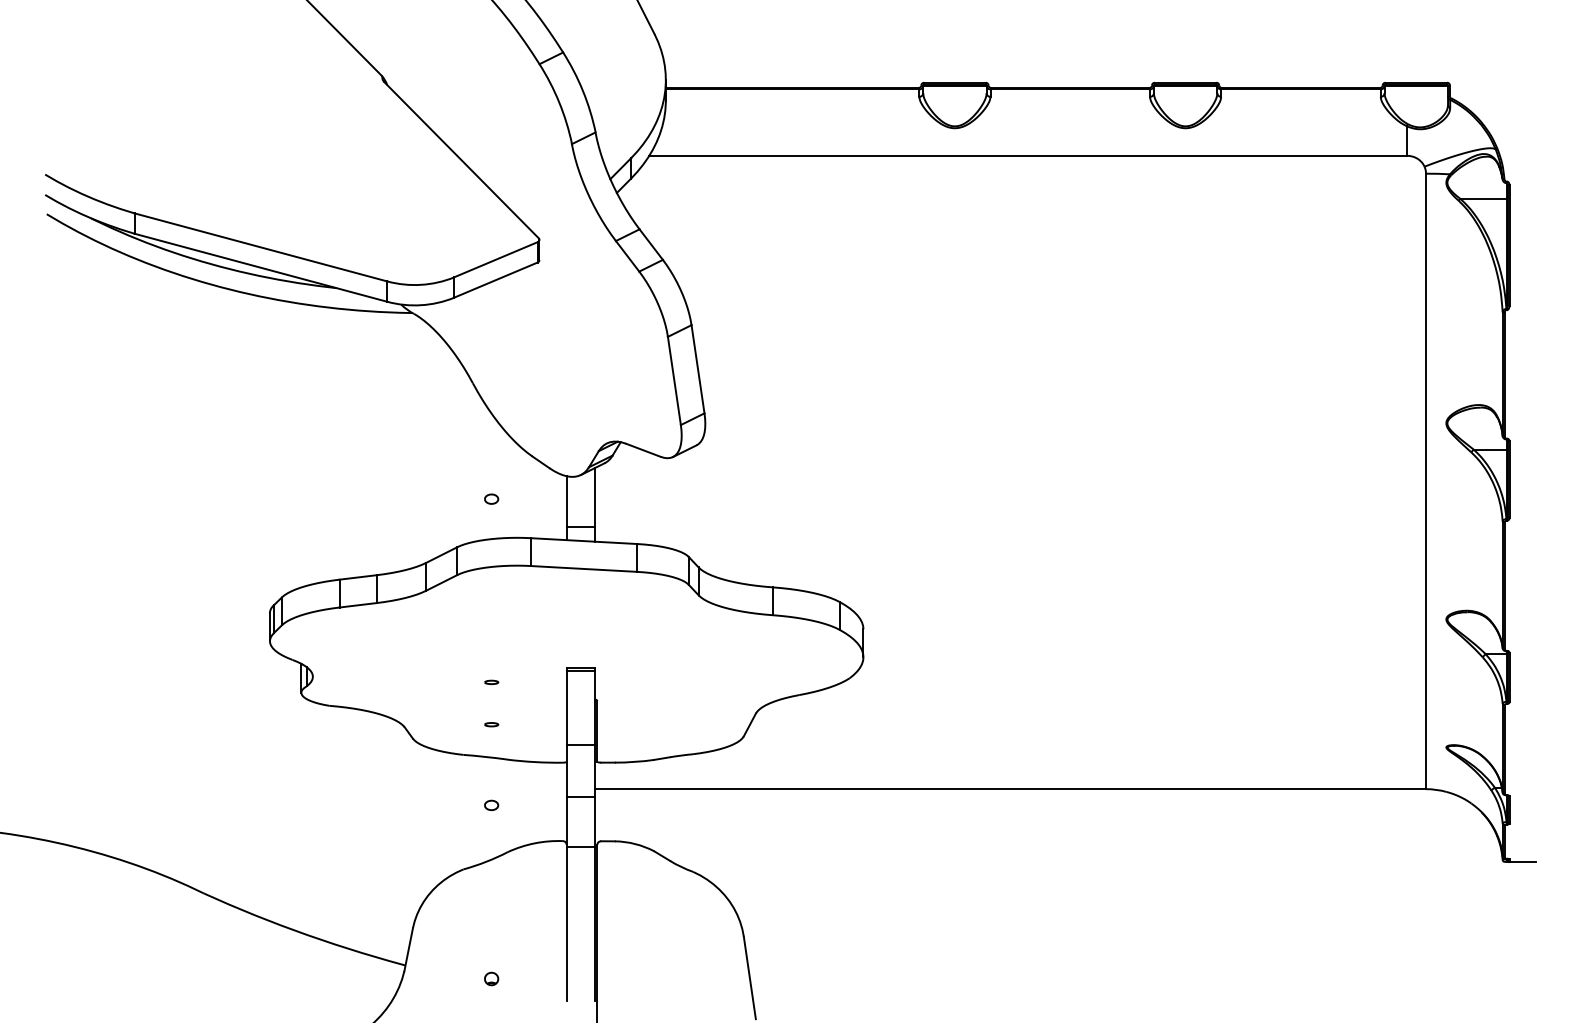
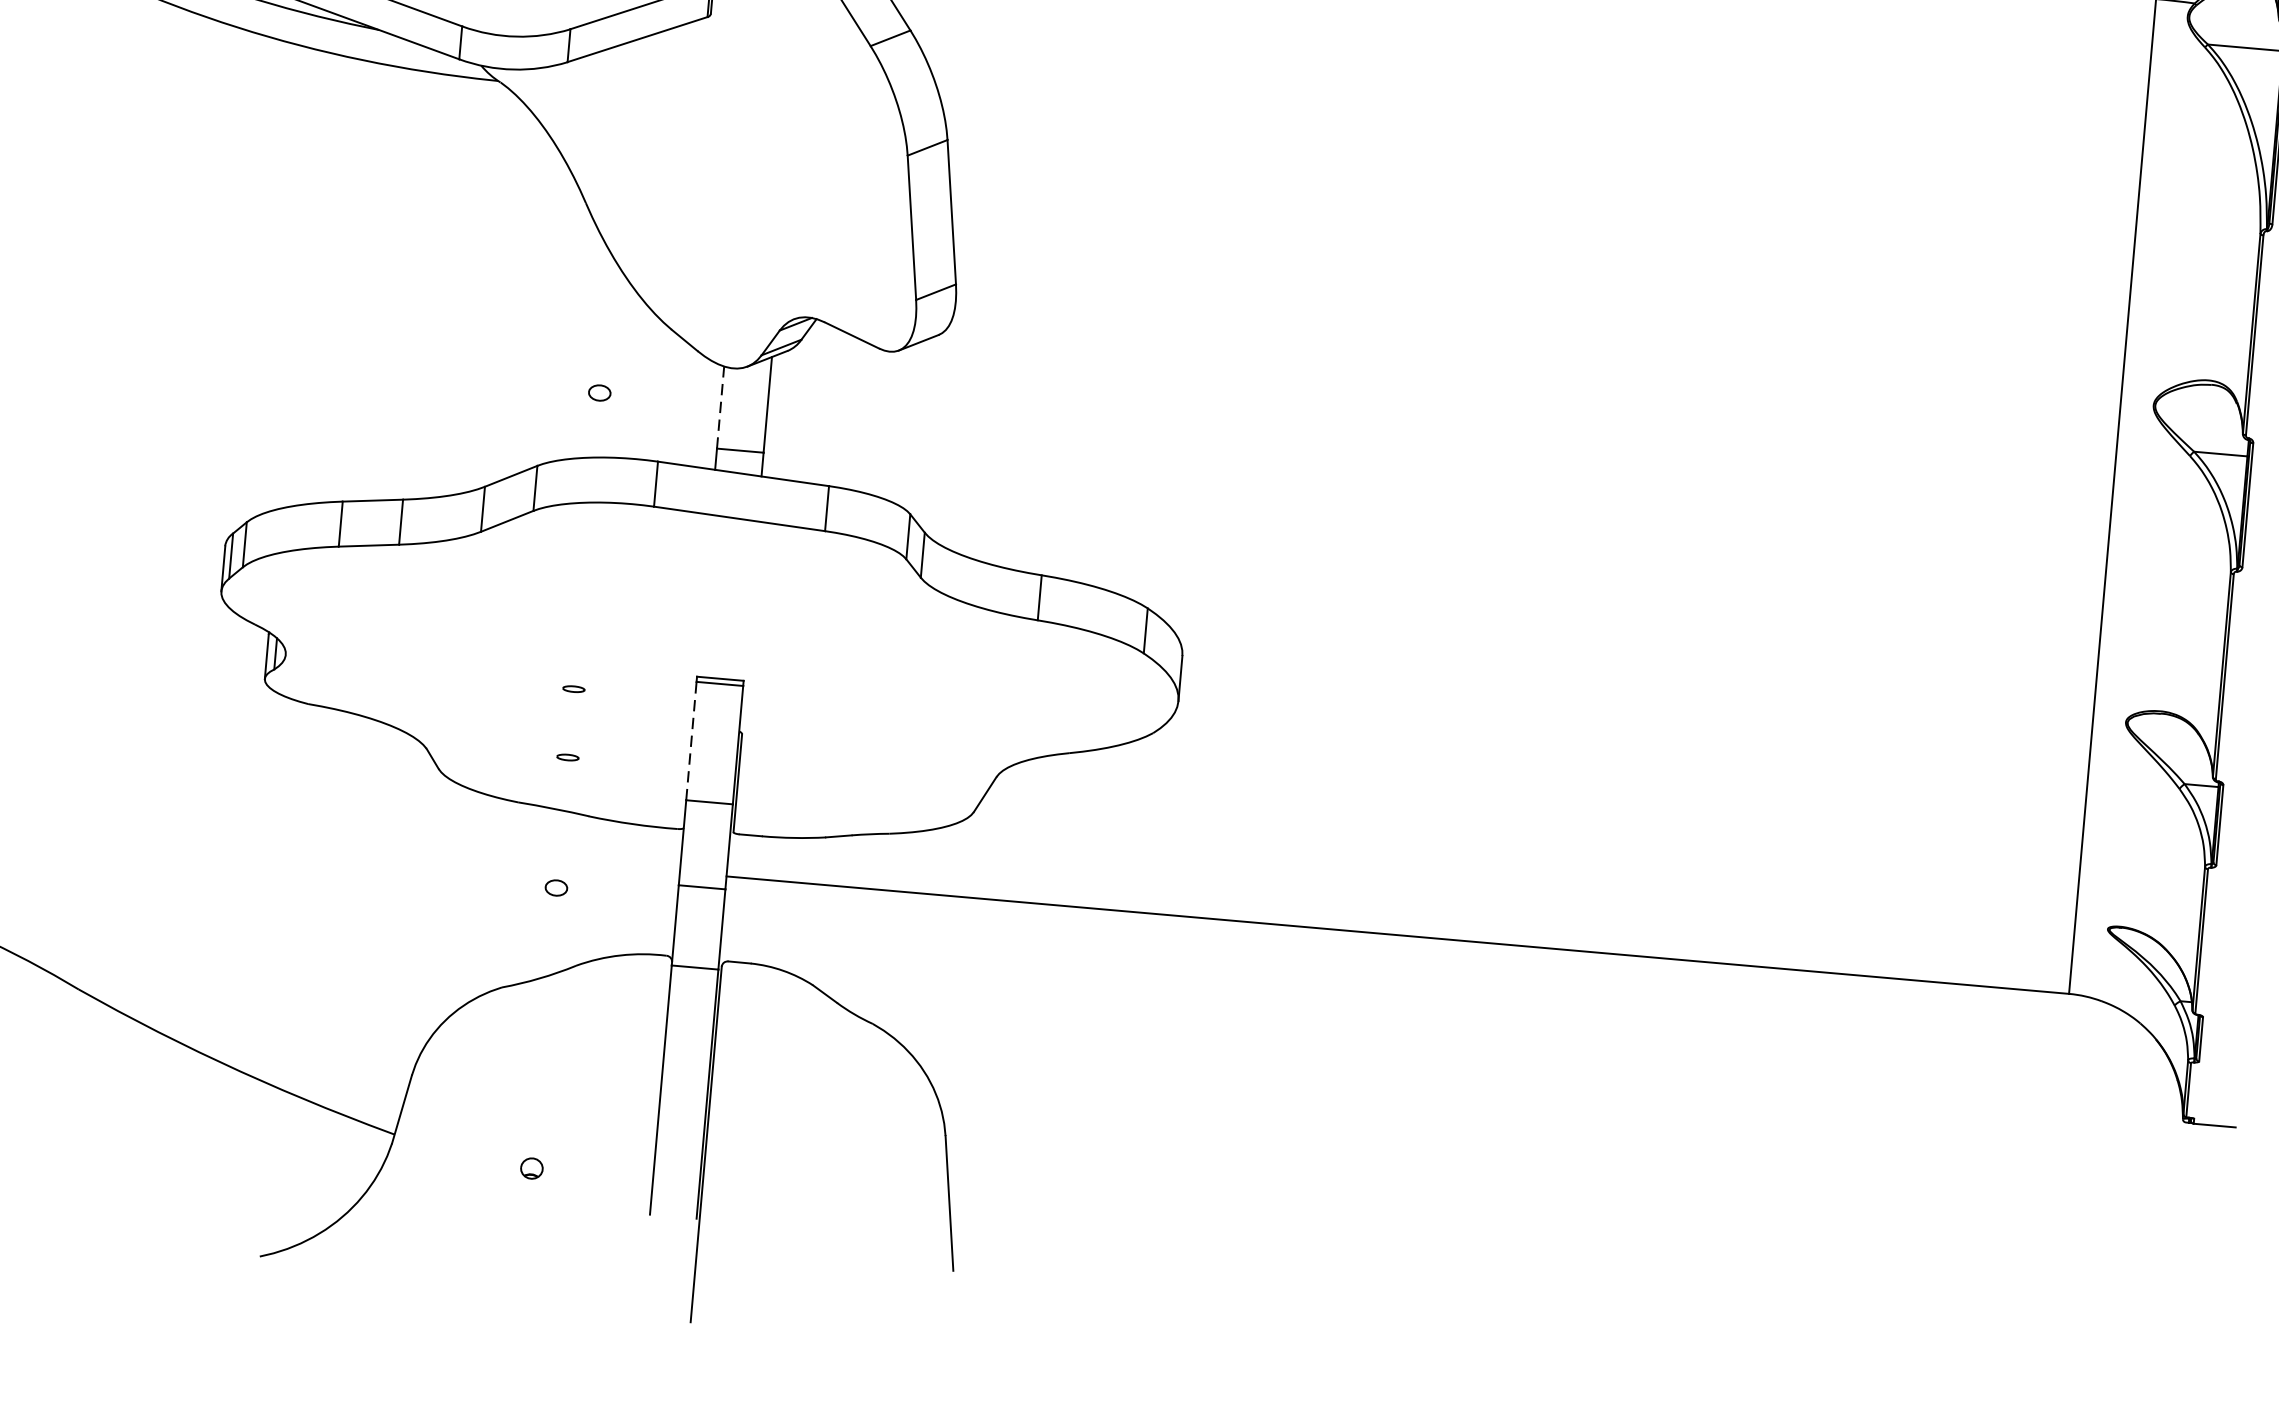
line: (566, 501) -> (720, 407), solid -> dashed
line: (566, 707) -> (691, 740), solid -> dashed

